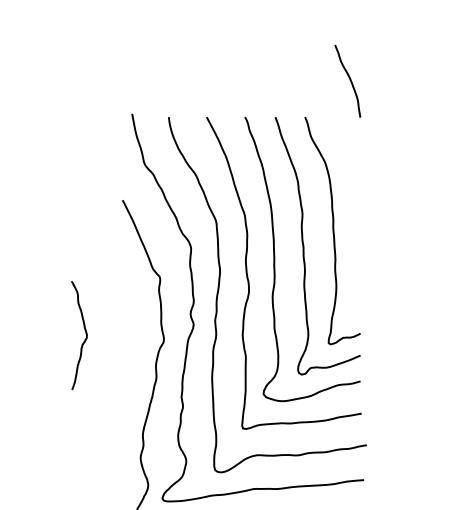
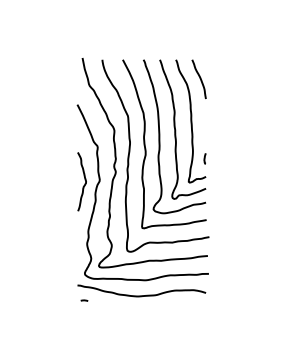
curve: (348, 79) -> (199, 78), moved
curve: (357, 299) -> (204, 158), added
curve: (83, 333) -> (84, 180), moved

